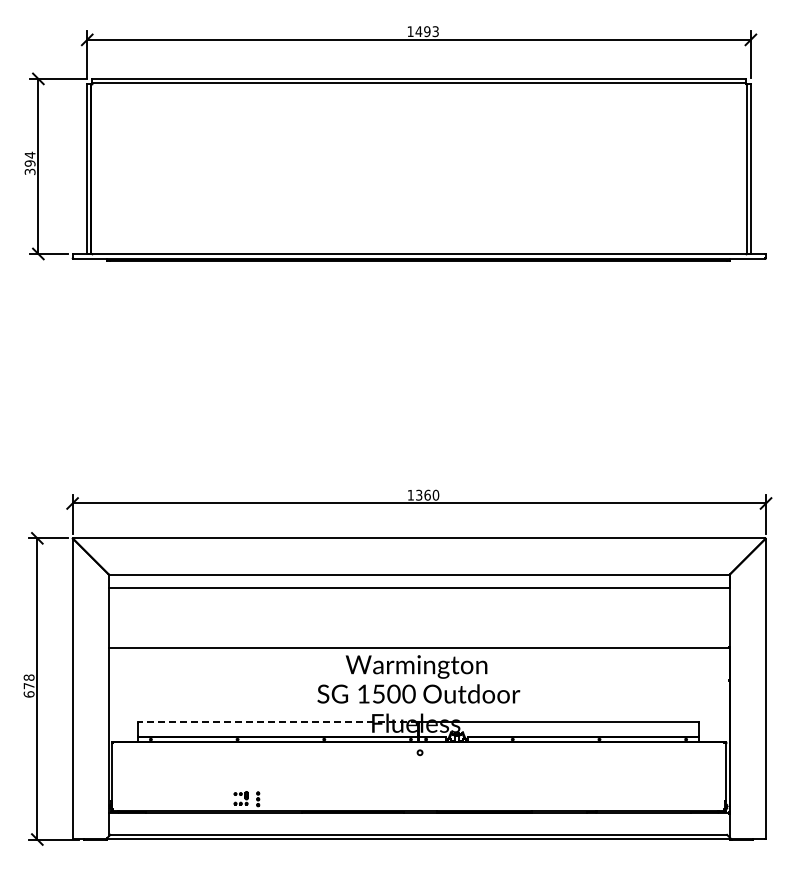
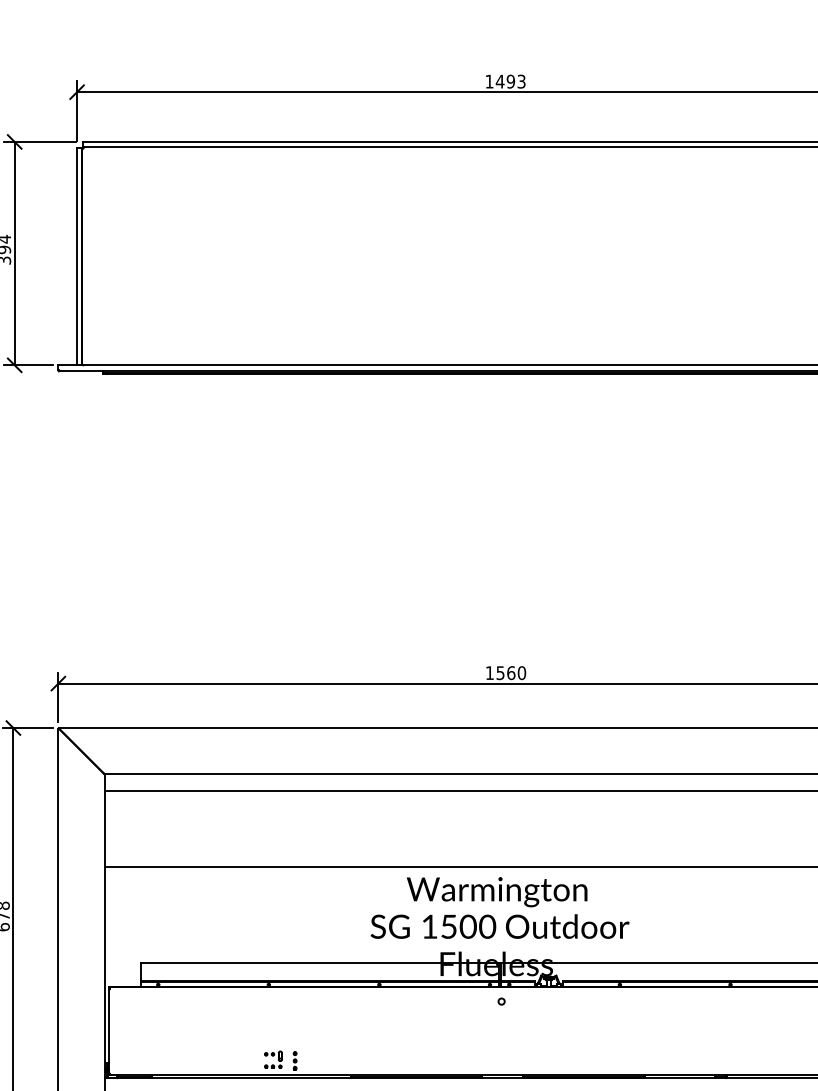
text: (419, 494) -> (500, 672), 1360 -> 1560
line: (277, 722) -> (319, 962), dashed -> solid

